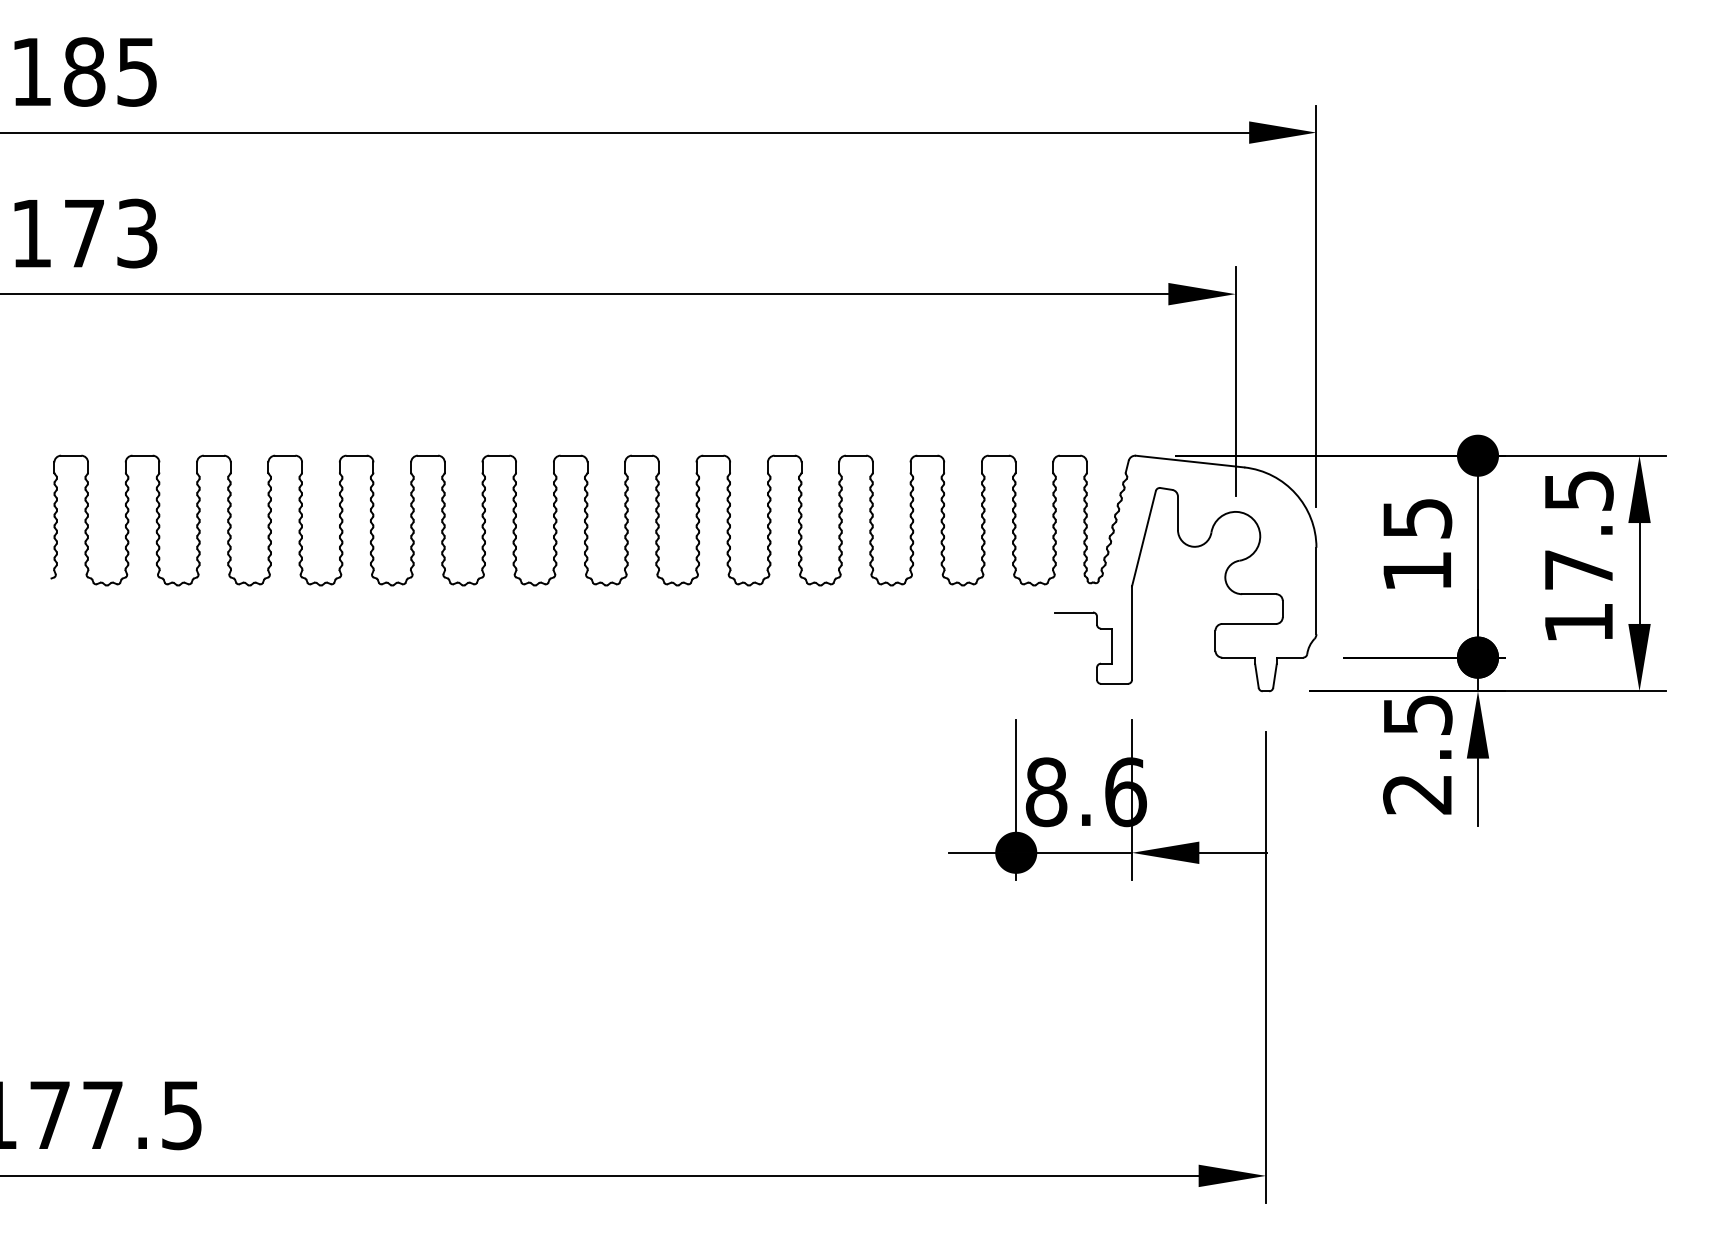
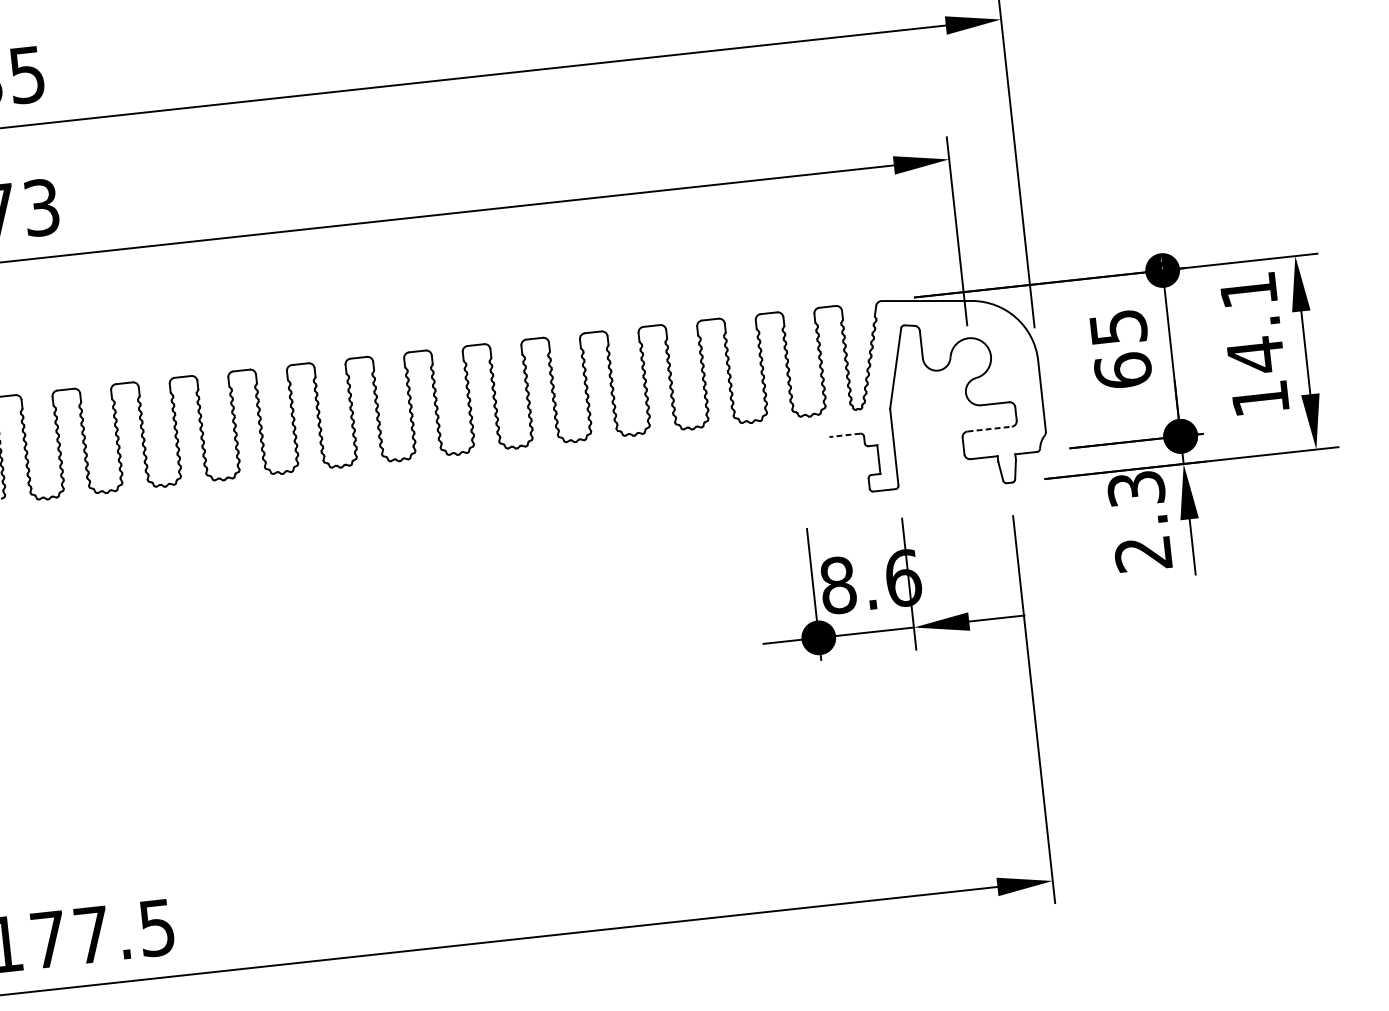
text: (1579, 531) -> (1252, 323), 17.5 -> 14.1
text: (1417, 570) -> (1123, 370), 15 -> 65
line: (1074, 612) -> (845, 435), solid -> dashed
line: (1249, 623) -> (989, 428), solid -> dashed
text: (1417, 714) -> (1136, 488), 2.5 -> 2.3

